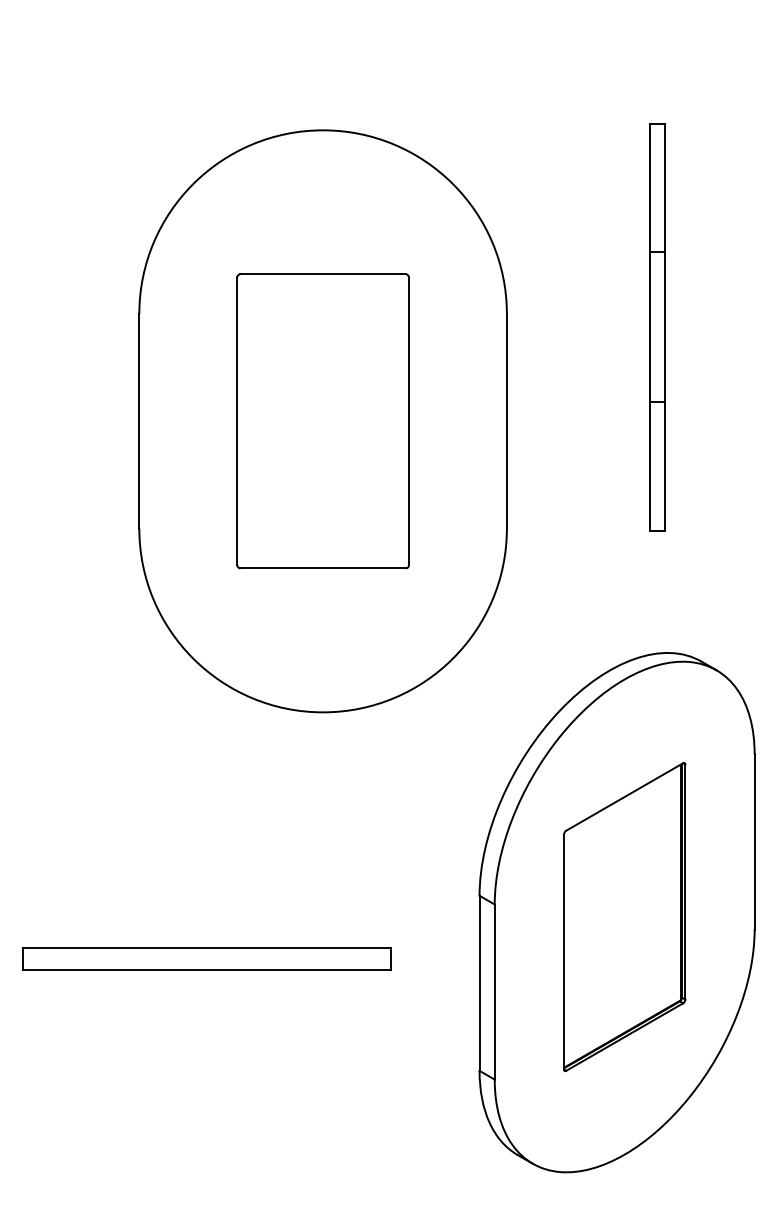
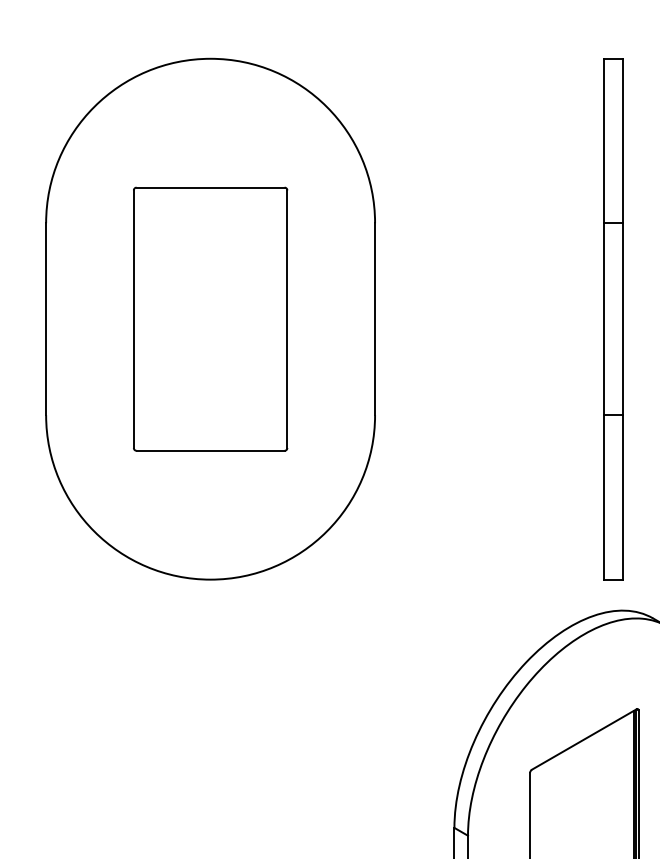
part: (657, 326) -> (613, 318), size x1.43
part: (322, 421) -> (210, 319), moved

